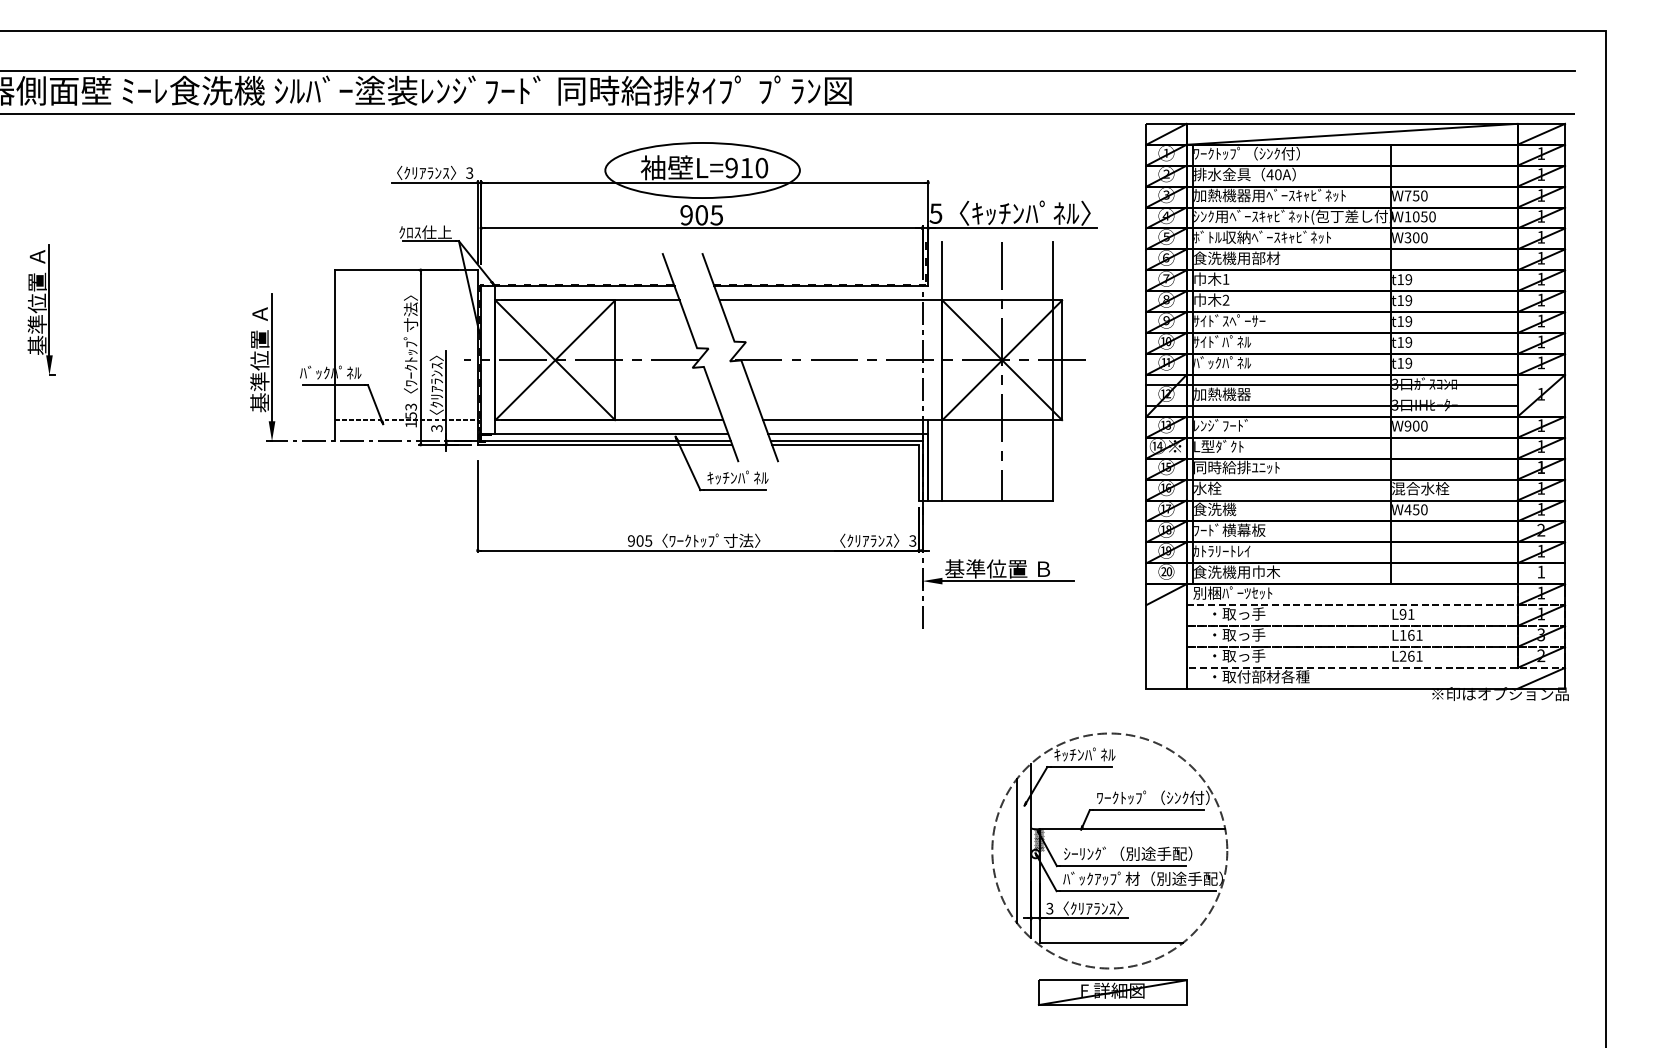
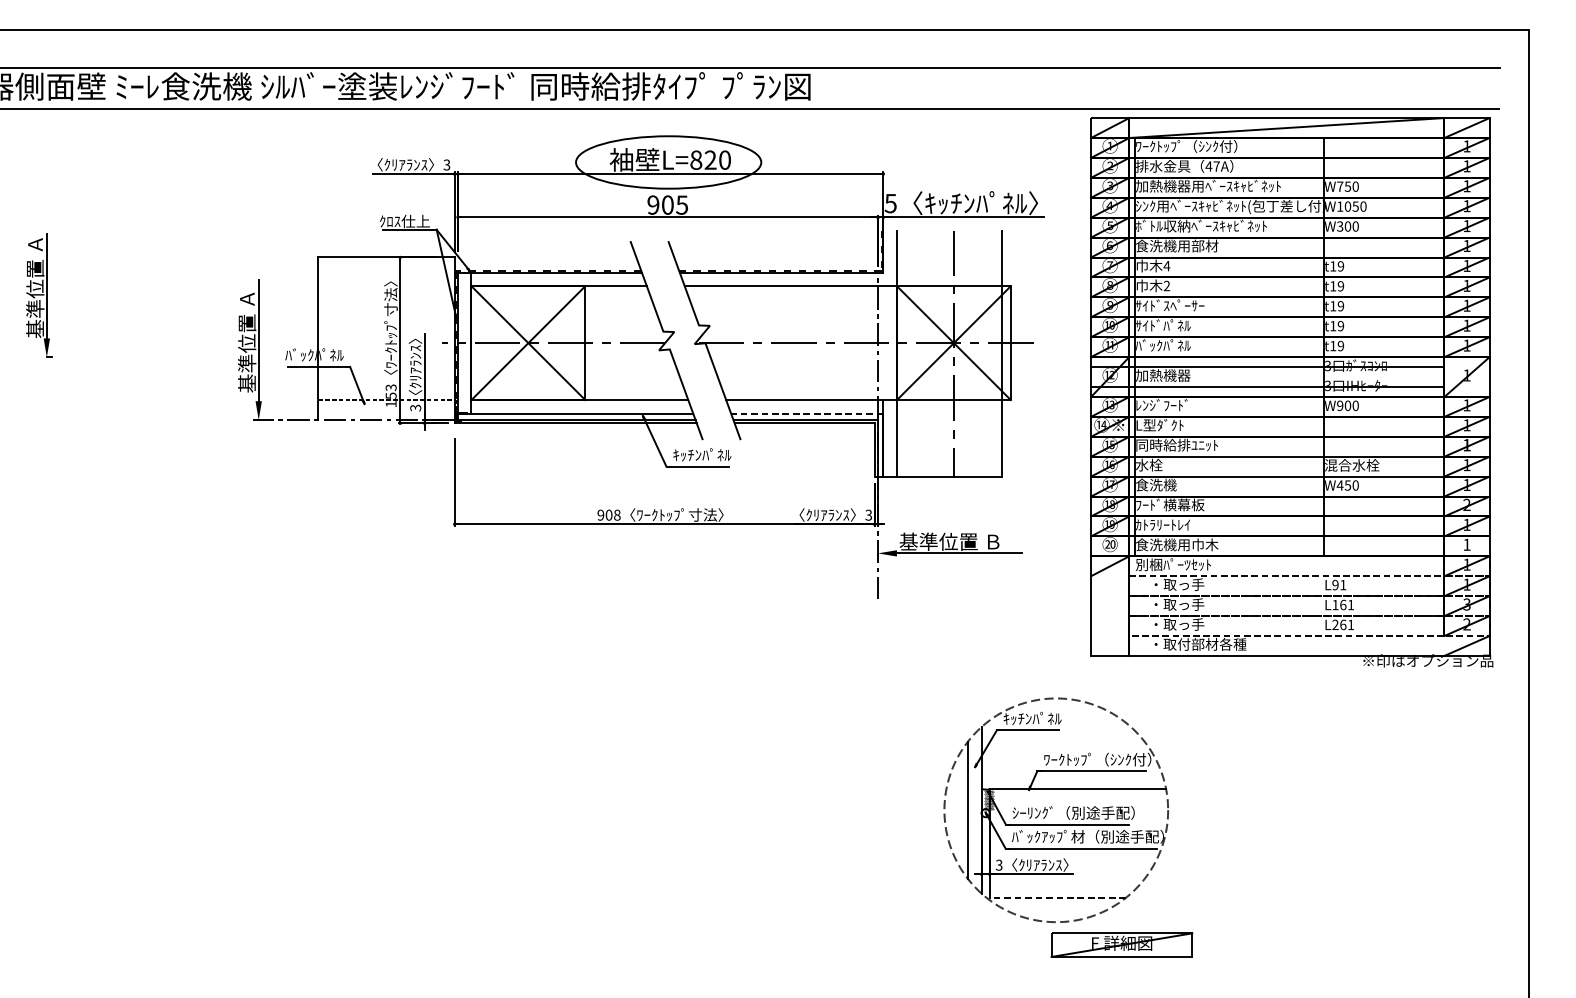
text: (738, 167) -> (702, 159), L=910 -> L=820
text: (1278, 174) -> (1216, 166), 40A -> 47A
text: (1225, 279) -> (1166, 266), 1 -> 4
line: (848, 434) -> (807, 413), solid -> dashed
text: (648, 540) -> (617, 514), 905 -> 908
line: (1111, 942) -> (1057, 897), solid -> dashed
part: (1112, 992) -> (1121, 945), moved

